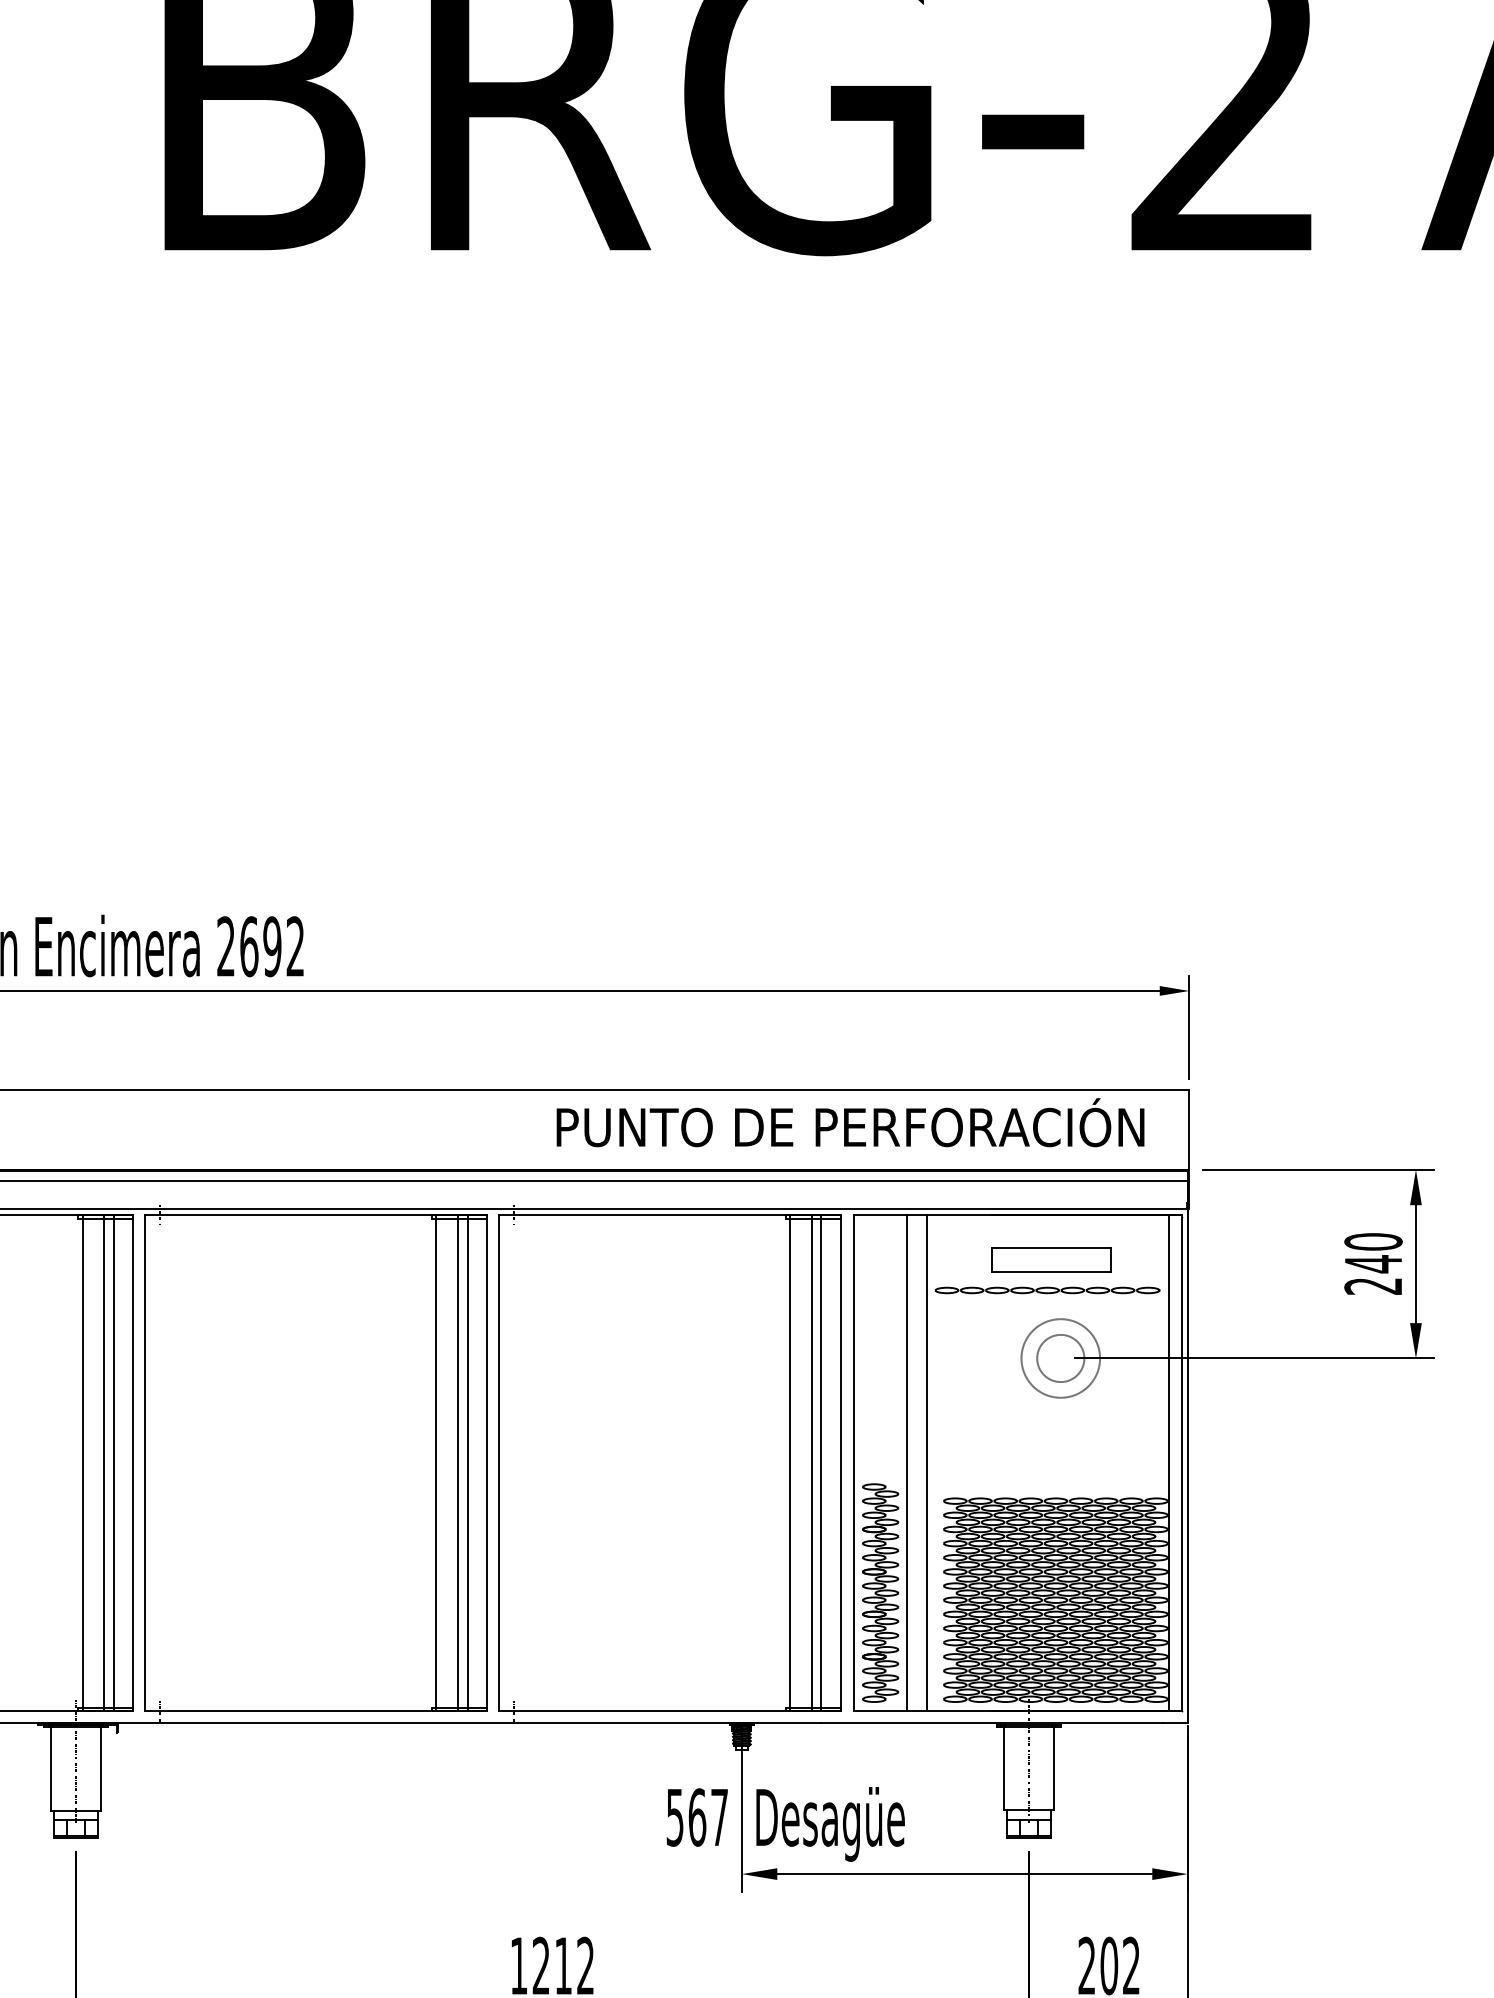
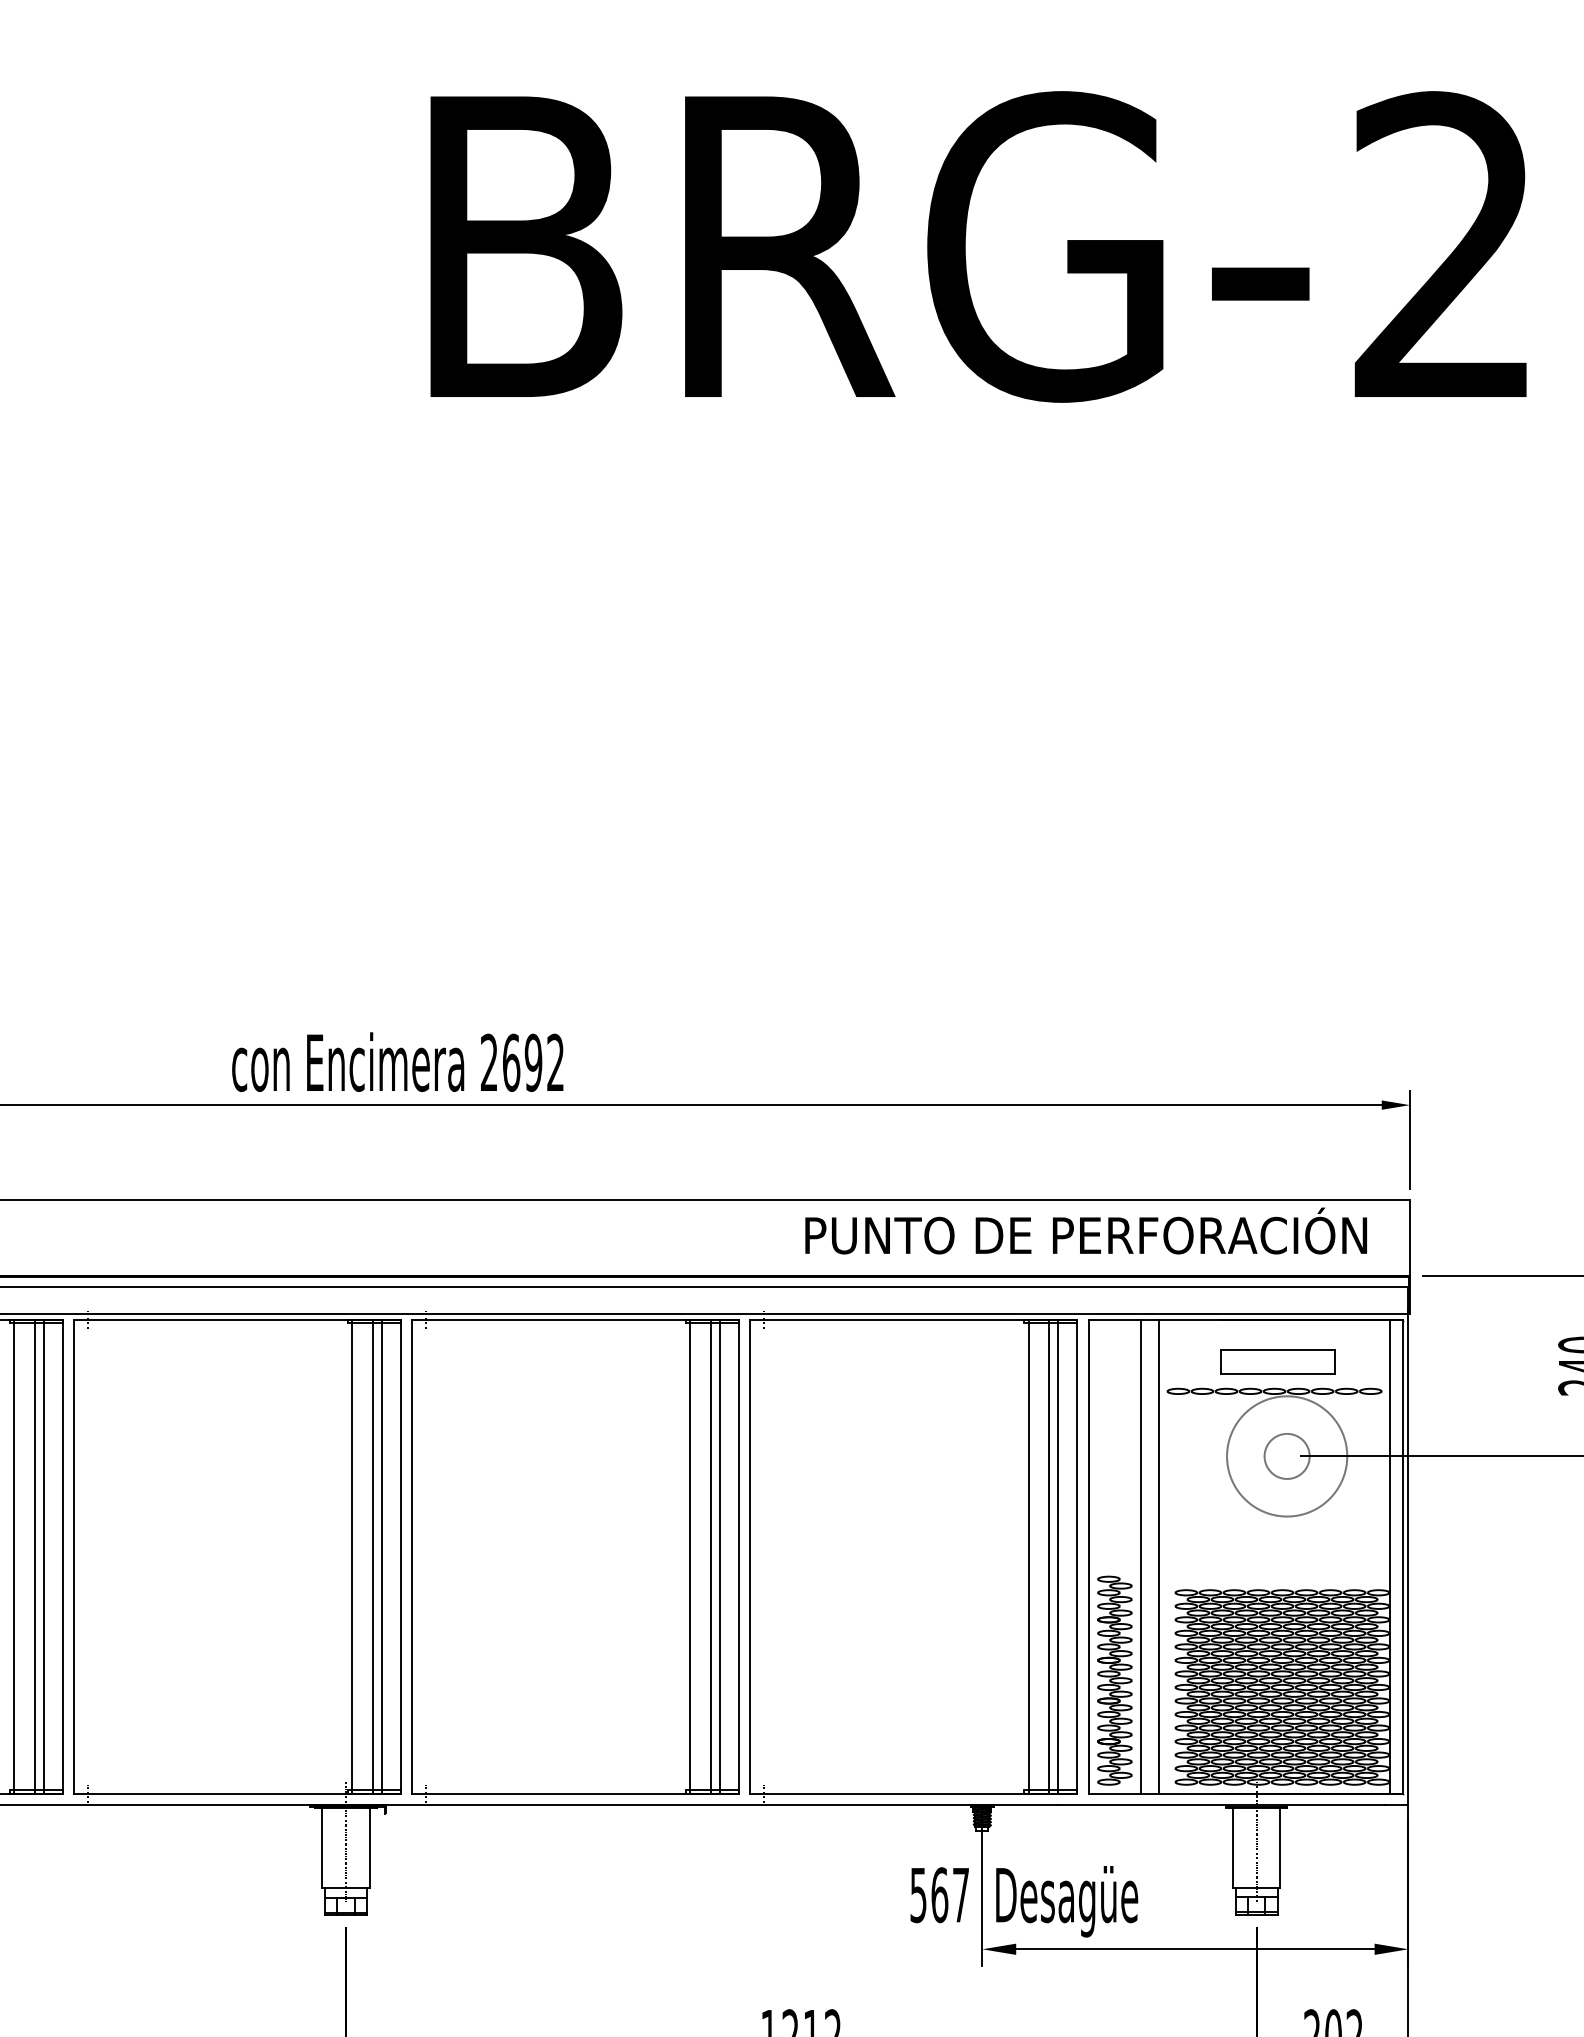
circle: (1060, 1358) -> (1286, 1456), size x1.6

